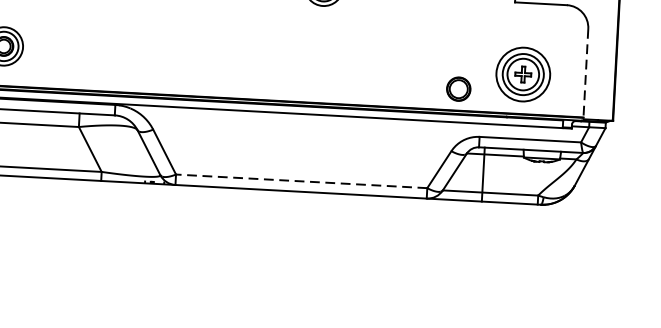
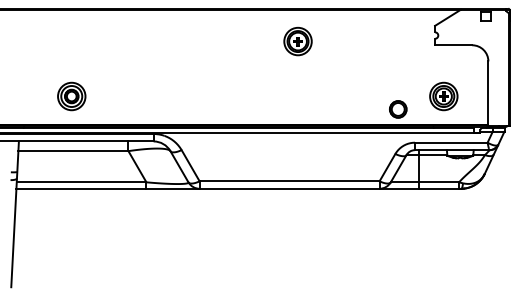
part: (522, 74) -> (443, 96), size x0.71
line: (585, 75) -> (488, 94), dashed -> solid
line: (301, 181) -> (289, 181), dashed -> solid

